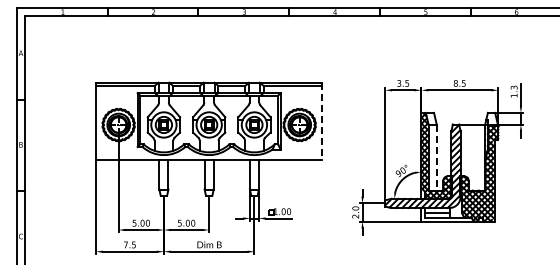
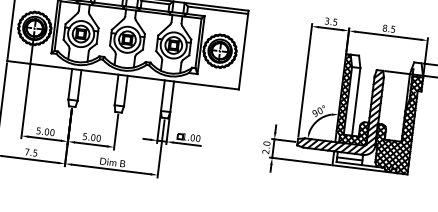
line: (322, 121) -> (243, 50), dashed -> solid
line: (436, 158) -> (355, 102), dashed -> solid

